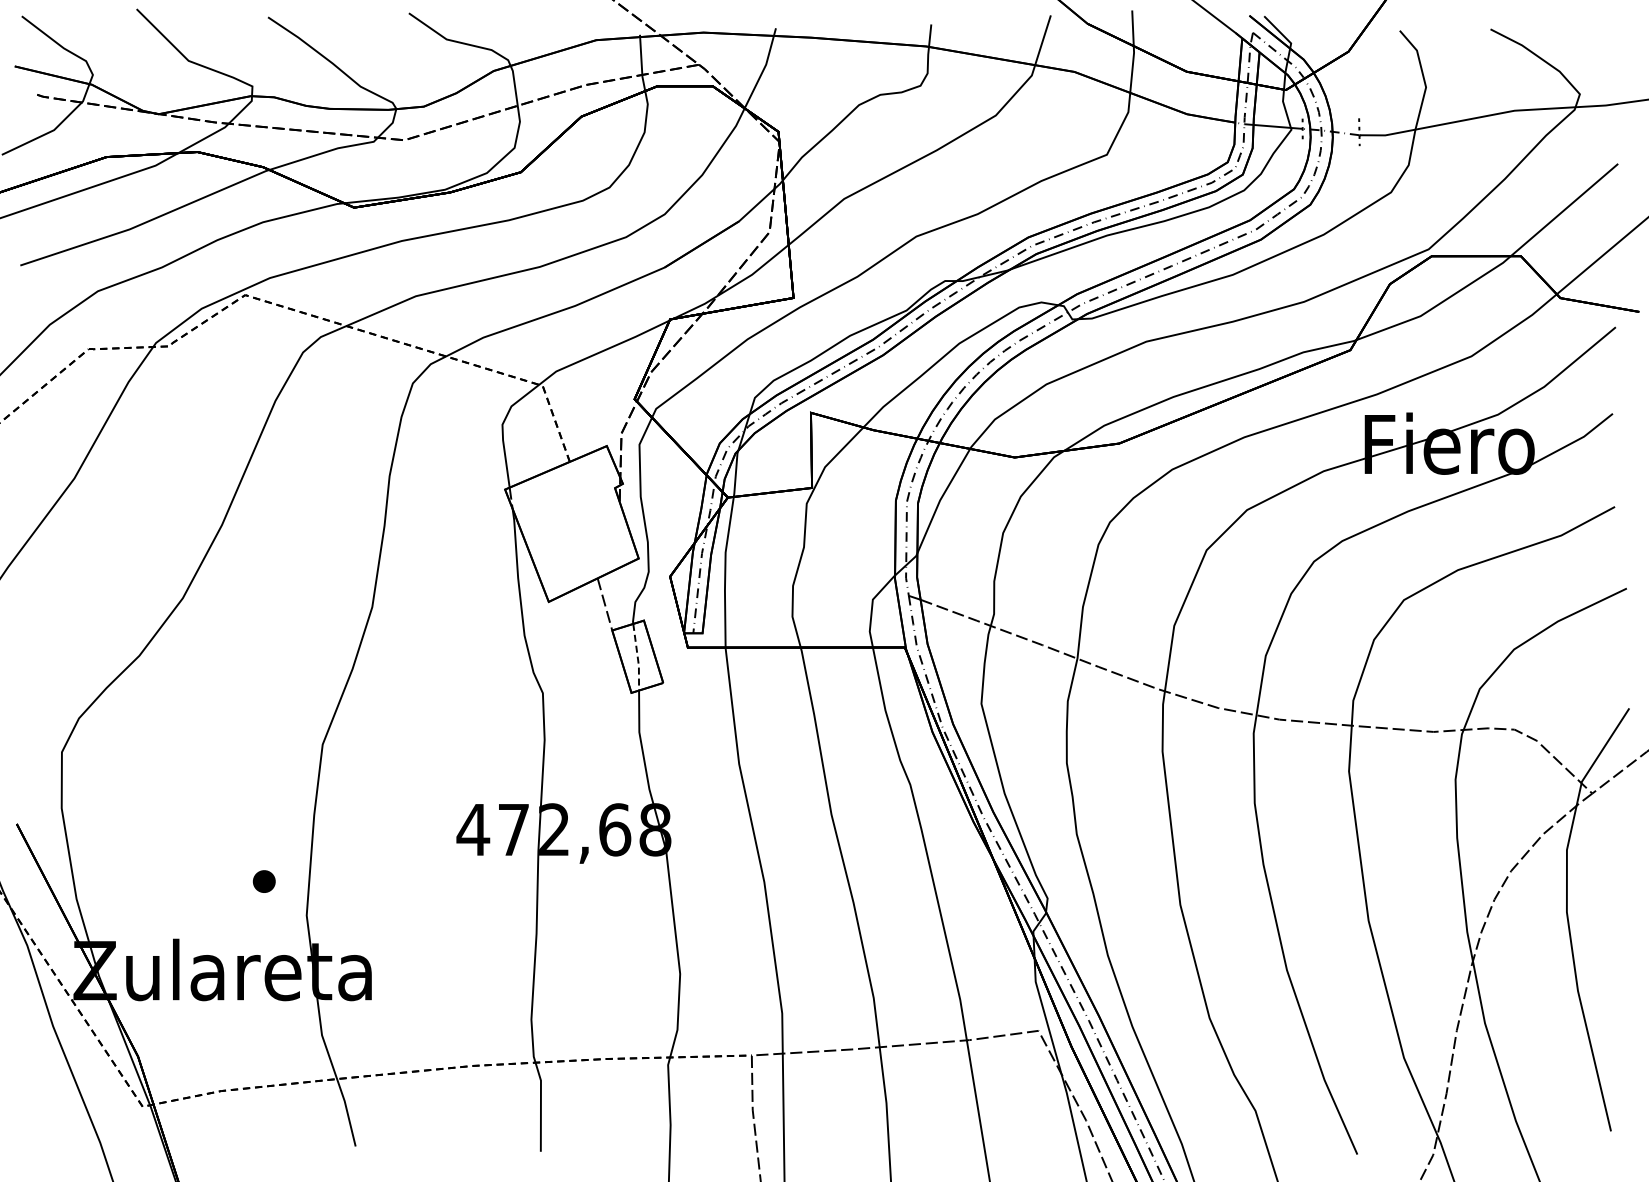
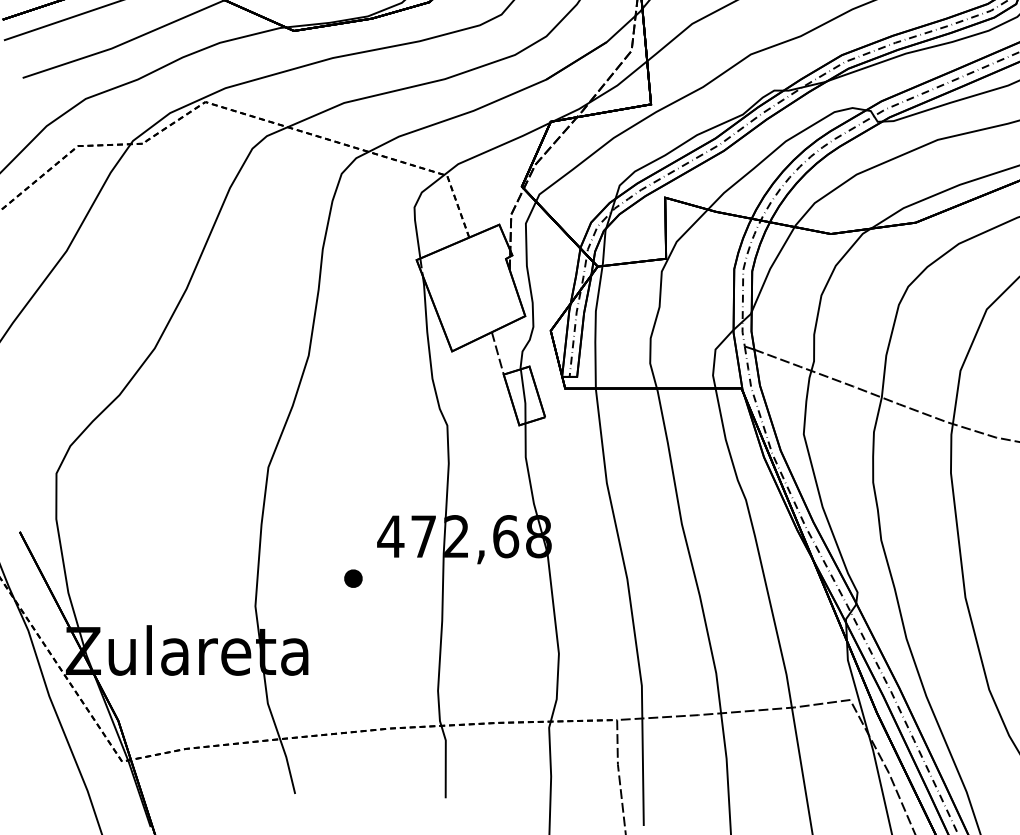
line: (637, 658) -> (524, 397), dashed -> solid
part: (263, 881) -> (352, 578), moved

